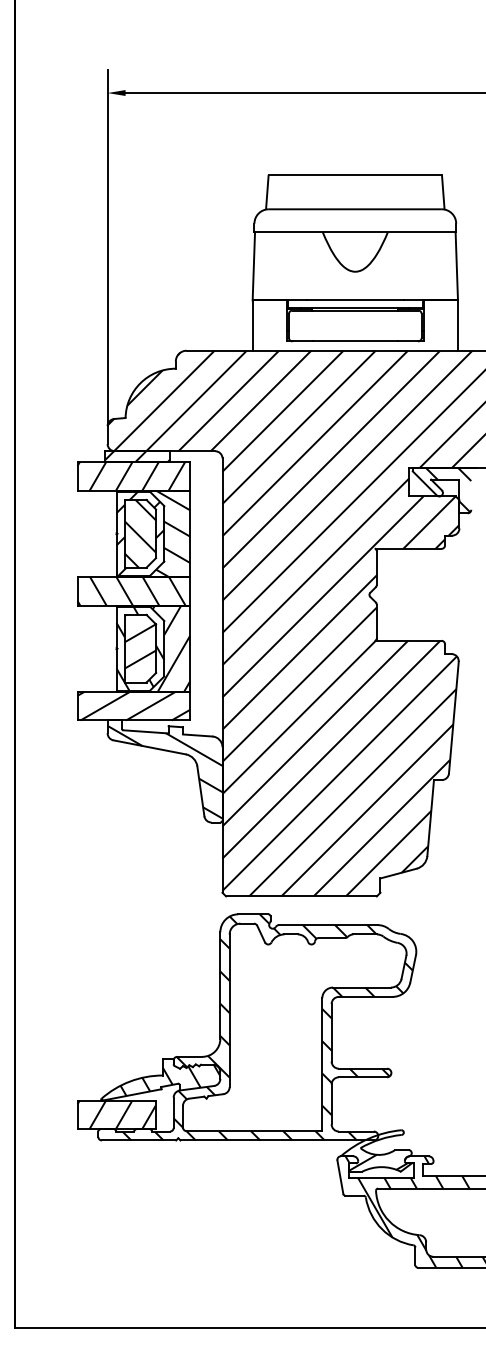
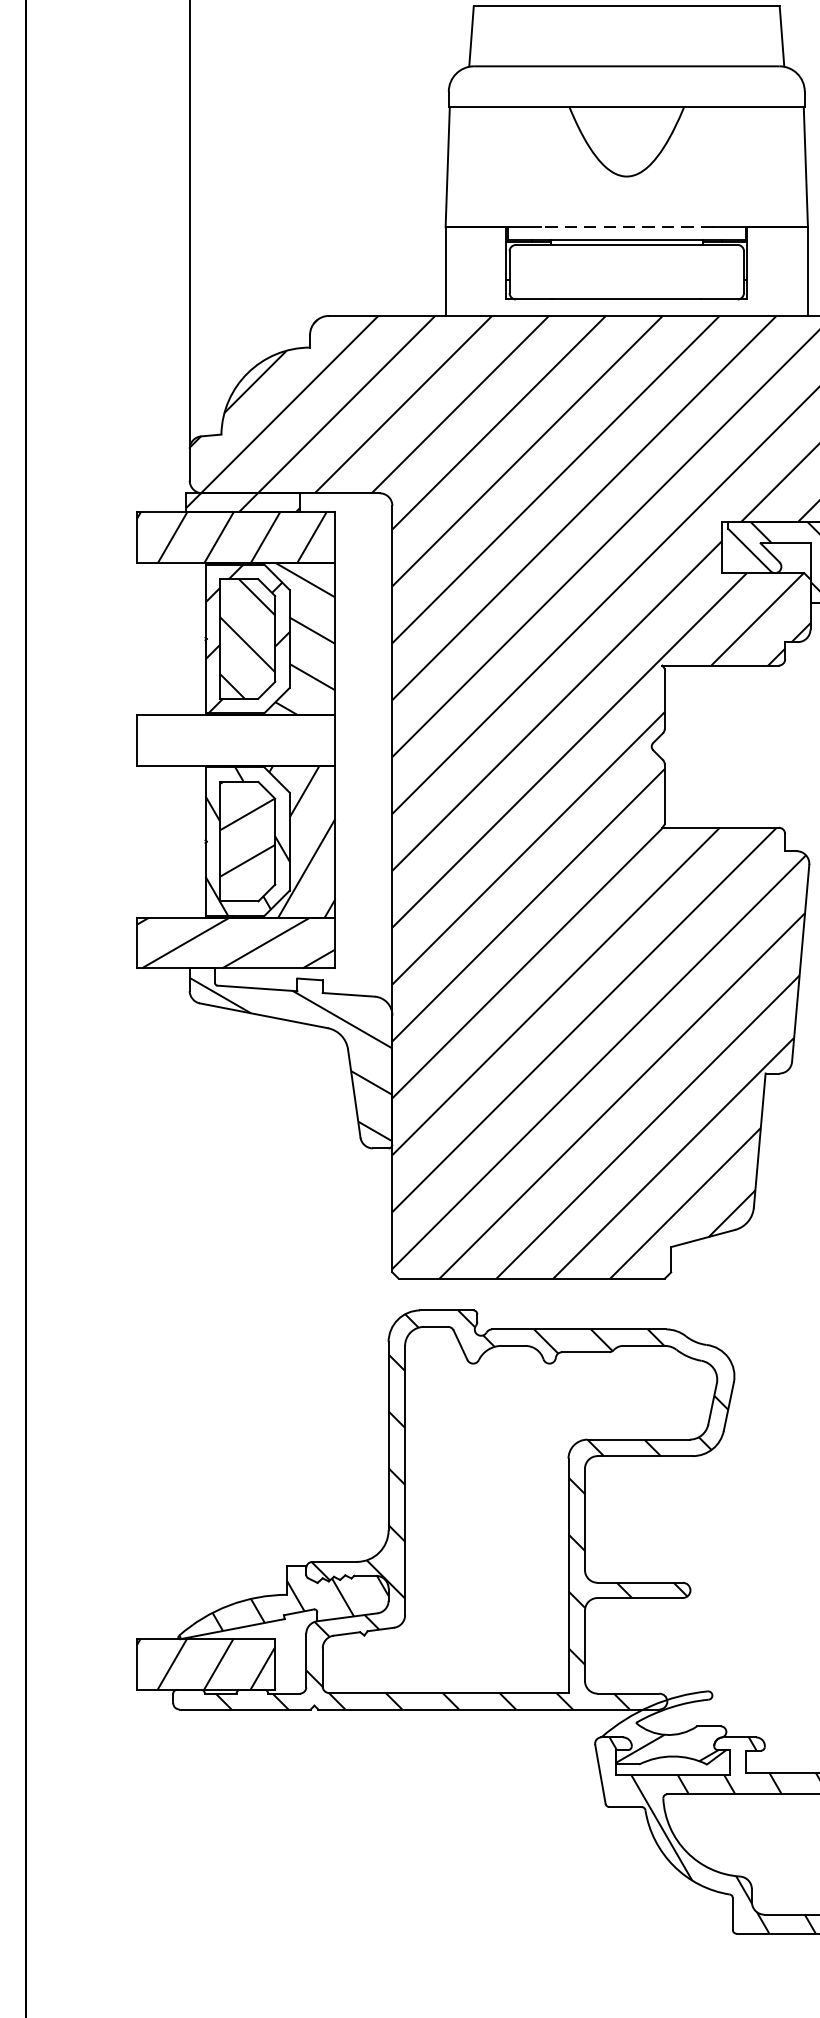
line: (355, 300) -> (627, 227), solid -> dashed
hatch: (131, 590) -> (231, 738), removed

